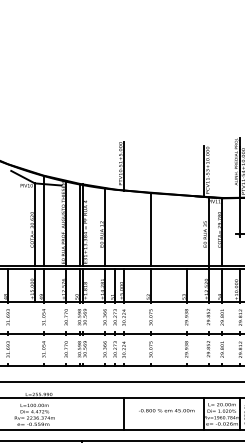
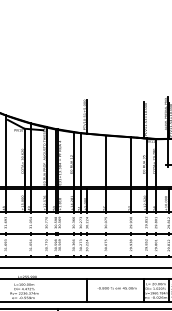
line: (8, 214) -> (5, 150), added
line: (115, 227) -> (81, 159), added
line: (186, 230) -> (130, 161), added

